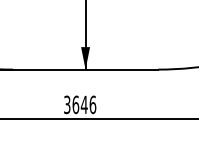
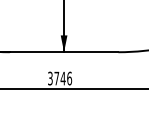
text: (75, 104) -> (56, 78), 3646 -> 3746

